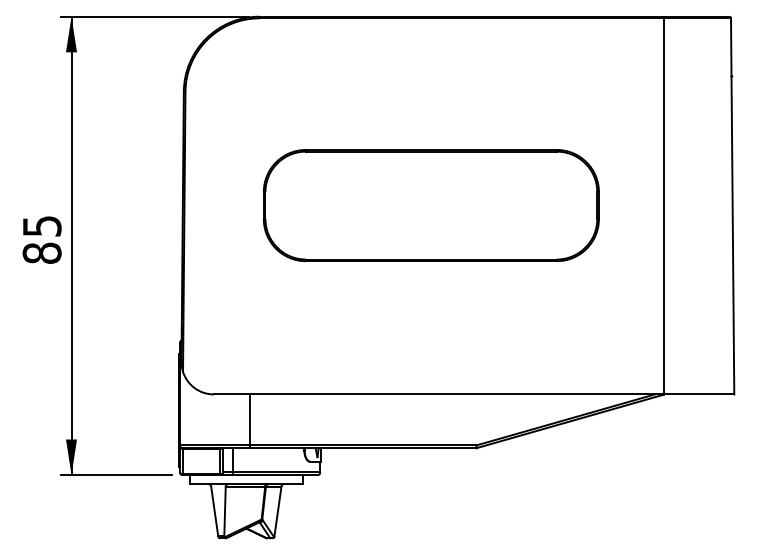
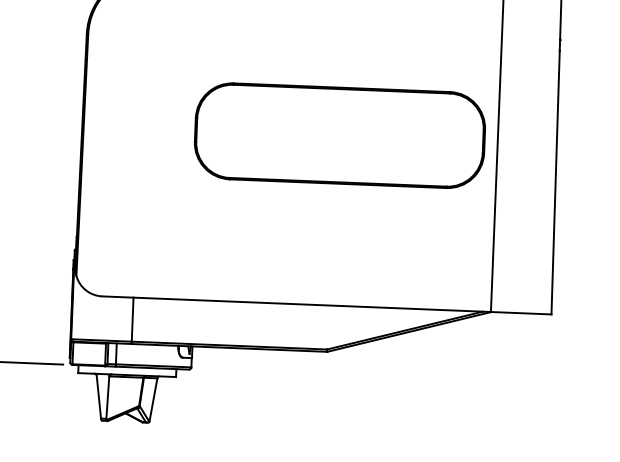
part: (431, 205) -> (340, 135), moved

